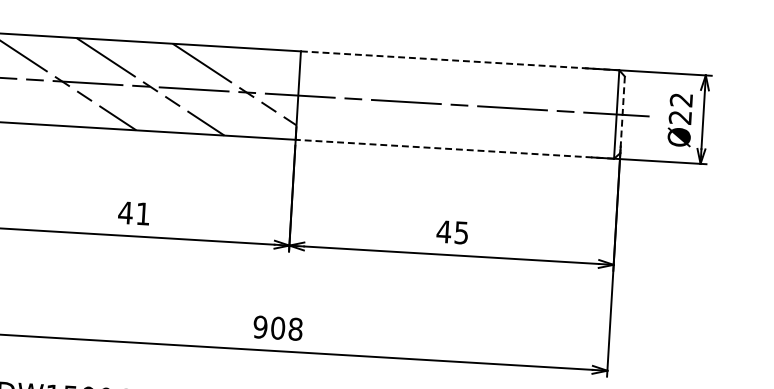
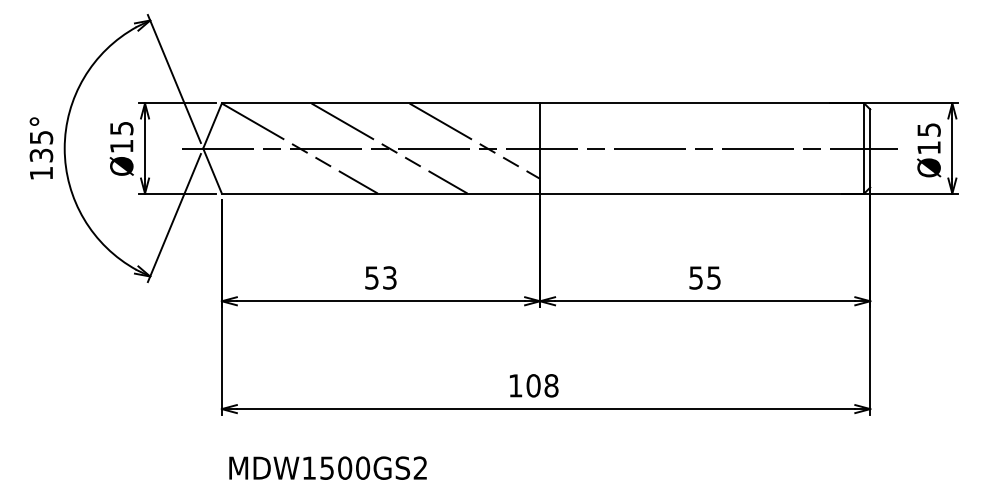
line: (460, 60) -> (702, 103), dashed -> solid
text: (680, 108) -> (928, 138), Ø22 -> Ø15
line: (622, 115) -> (870, 149), dashed -> solid
line: (454, 149) -> (701, 193), dashed -> solid
text: (134, 212) -> (380, 277), 41 -> 53
text: (443, 231) -> (695, 277), 45 -> 55
text: (260, 326) -> (515, 385), 908 -> 108

